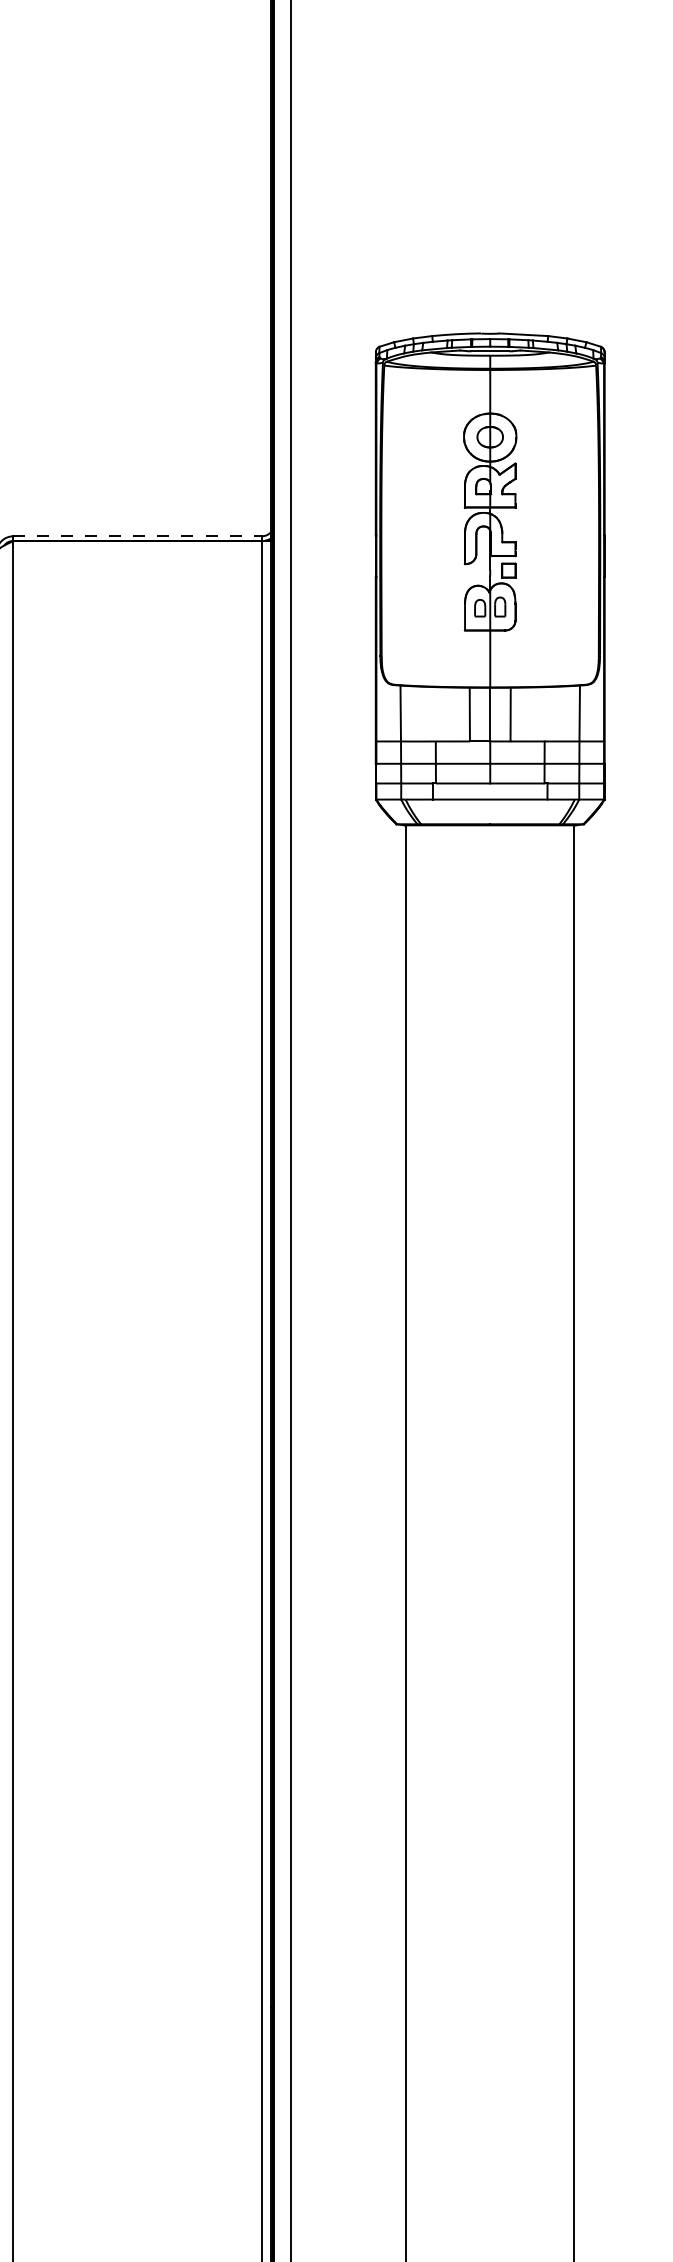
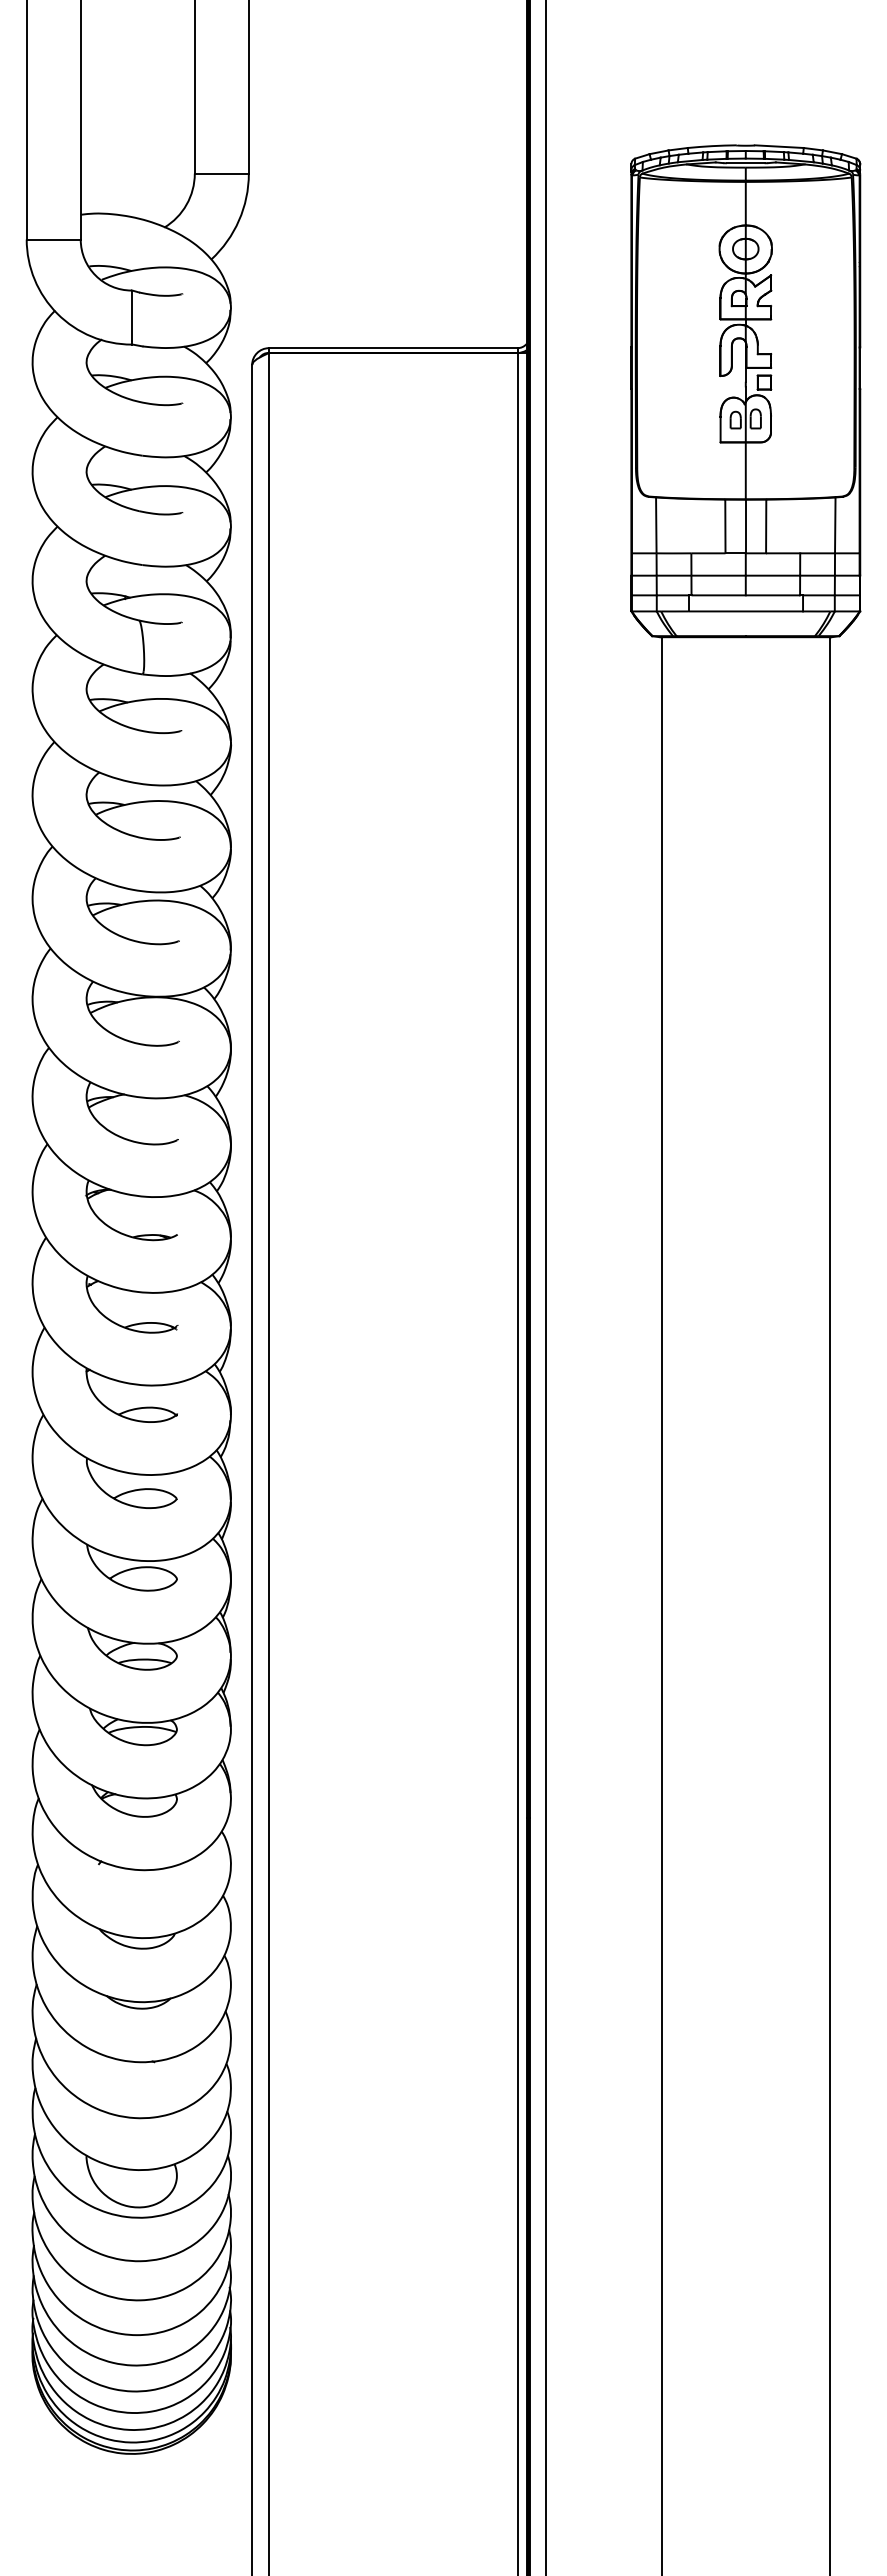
line: (137, 536) -> (393, 348), dashed -> solid

